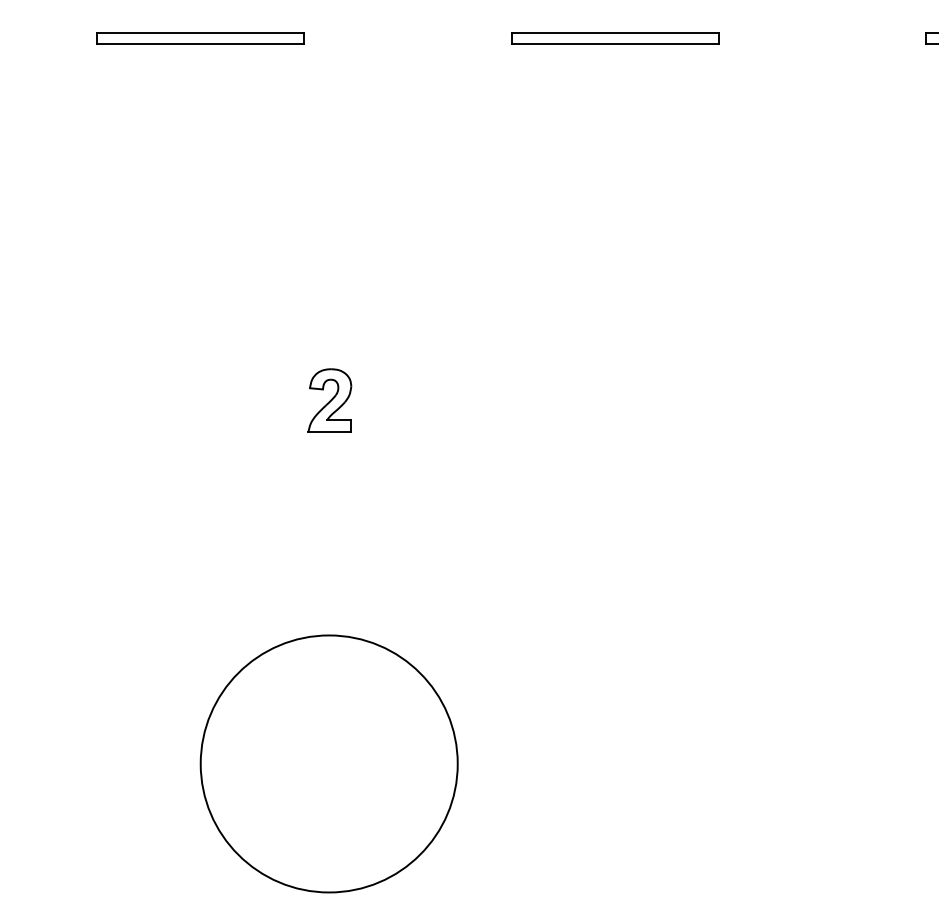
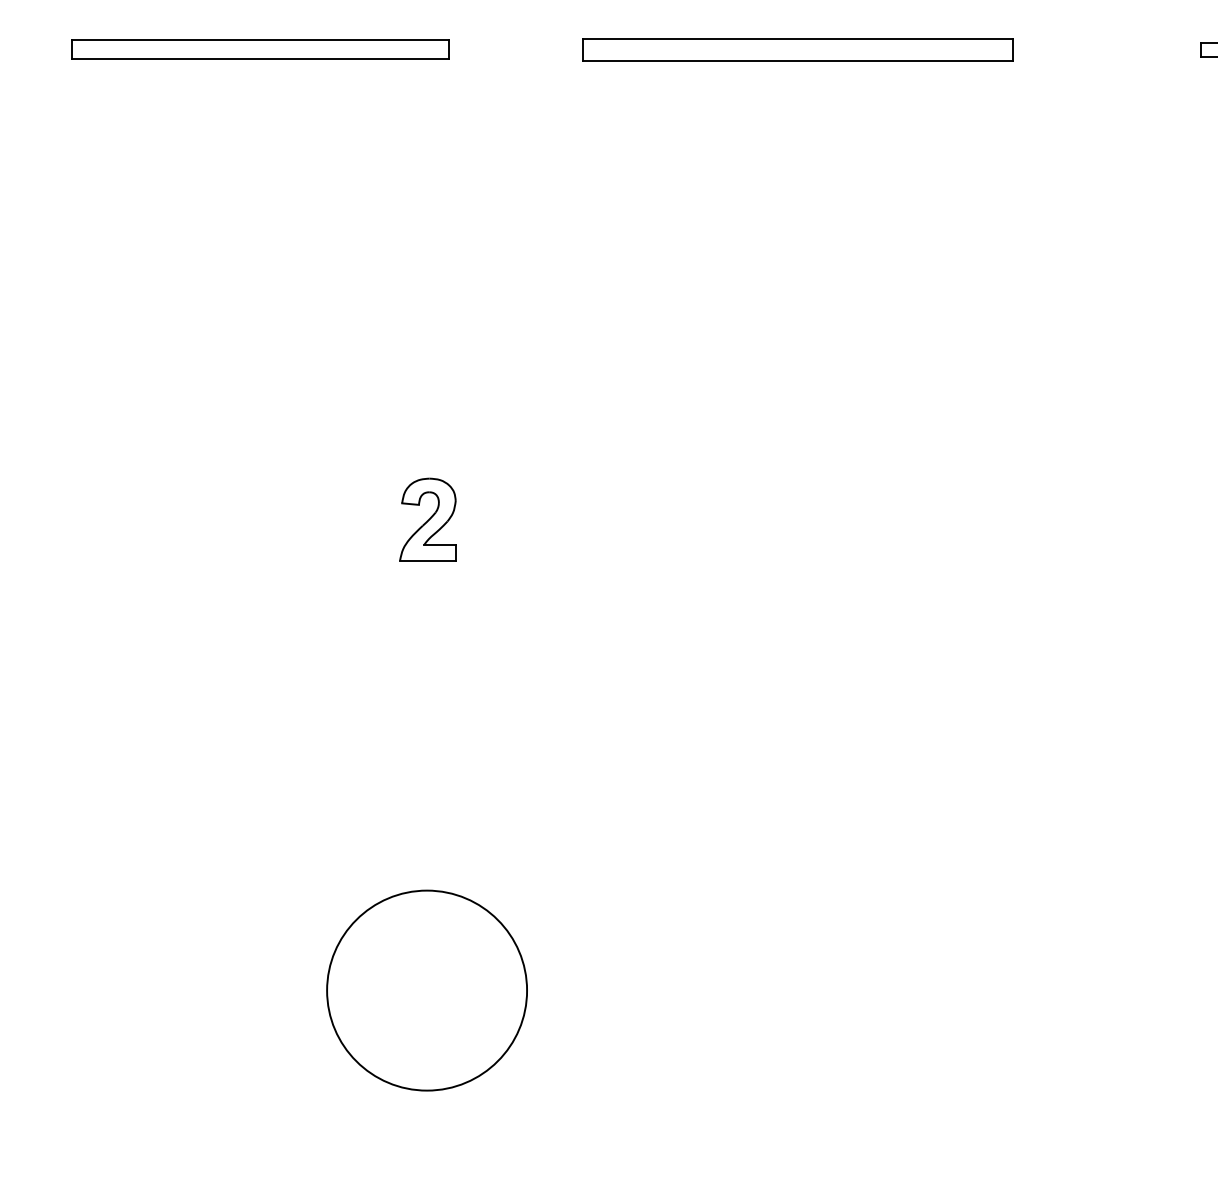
part: (200, 38) -> (260, 49), size x1.4
part: (615, 38) -> (798, 49), size x1.6
circle: (328, 763) -> (426, 990), size x0.6

